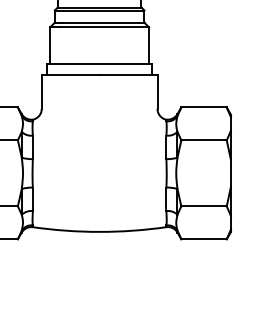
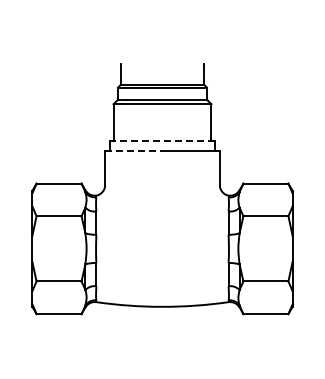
line: (99, 63) -> (162, 140), solid -> dashed
line: (70, 75) -> (133, 151), solid -> dashed

